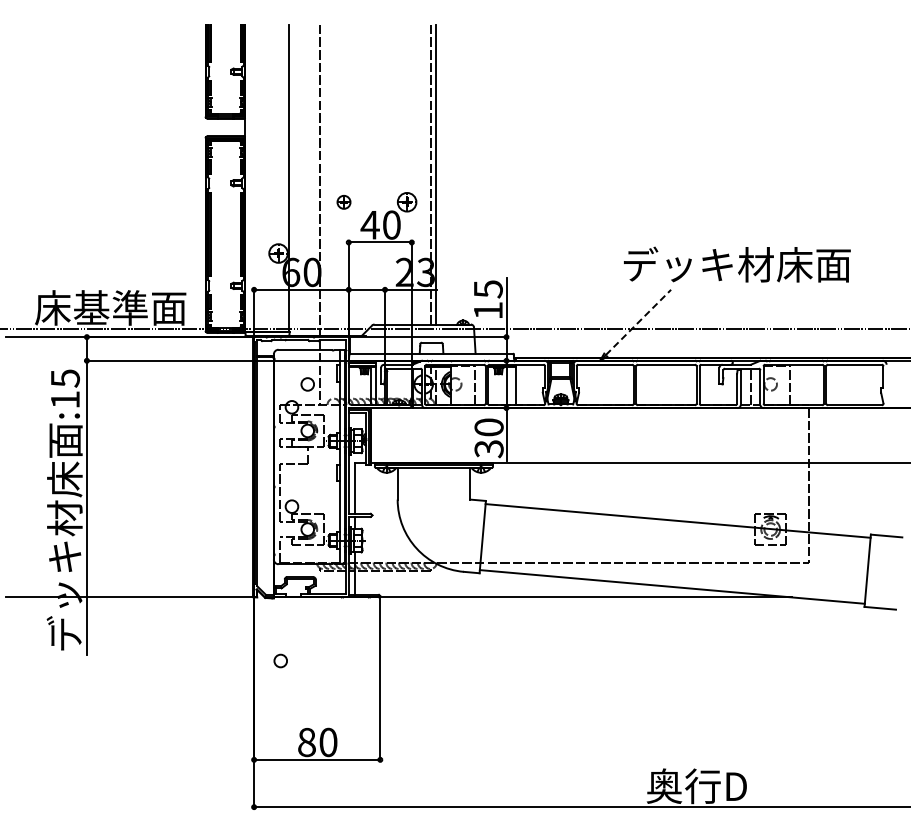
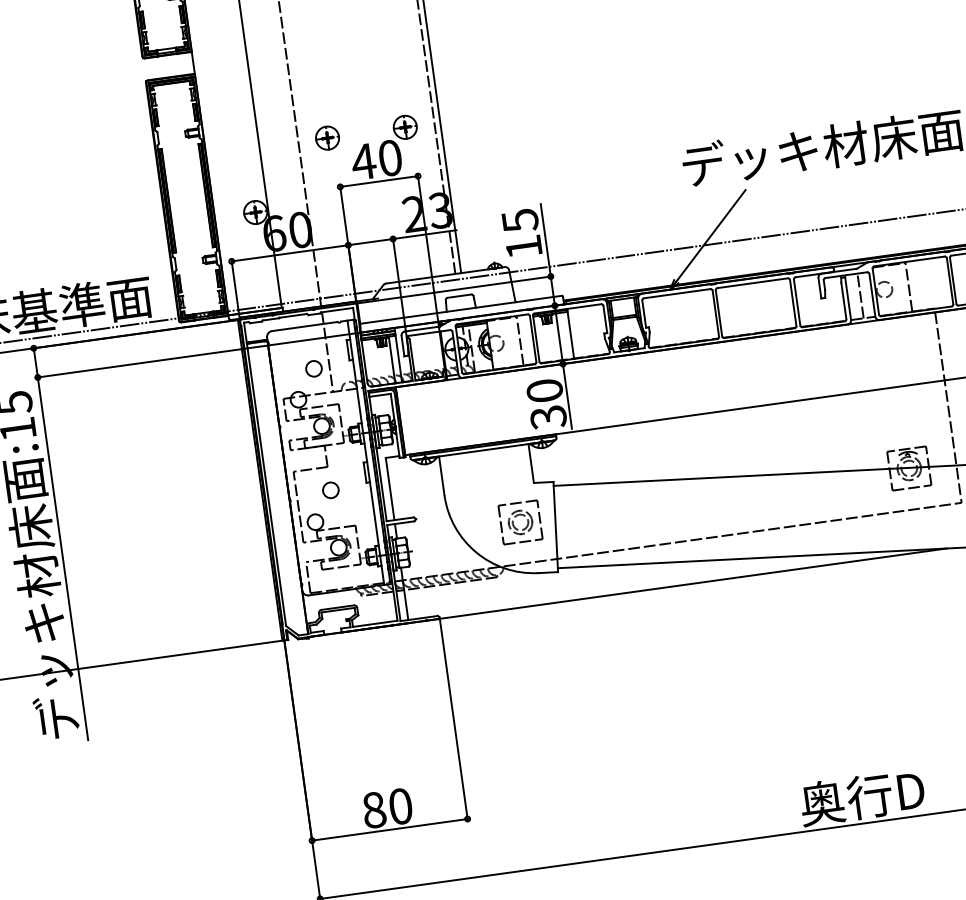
part: (343, 202) -> (326, 138), size x1.43
line: (638, 322) -> (710, 235), dashed -> solid
part: (454, 529) -> (519, 522), added
circle: (280, 660) -> (330, 489), moved

